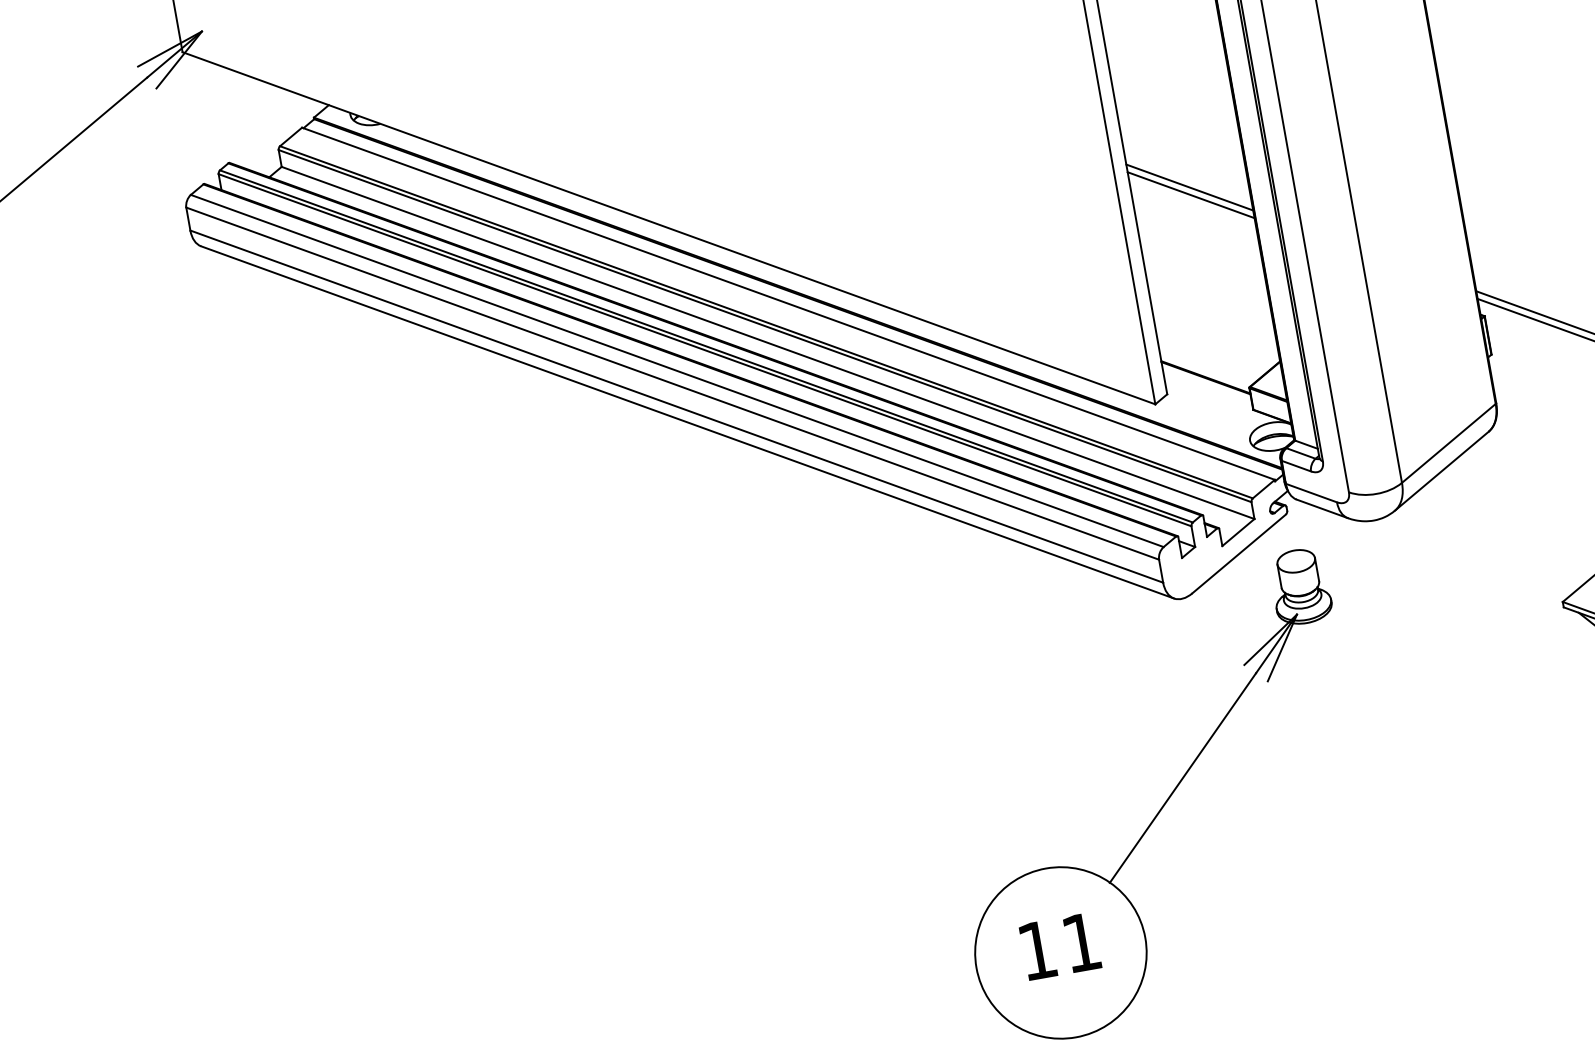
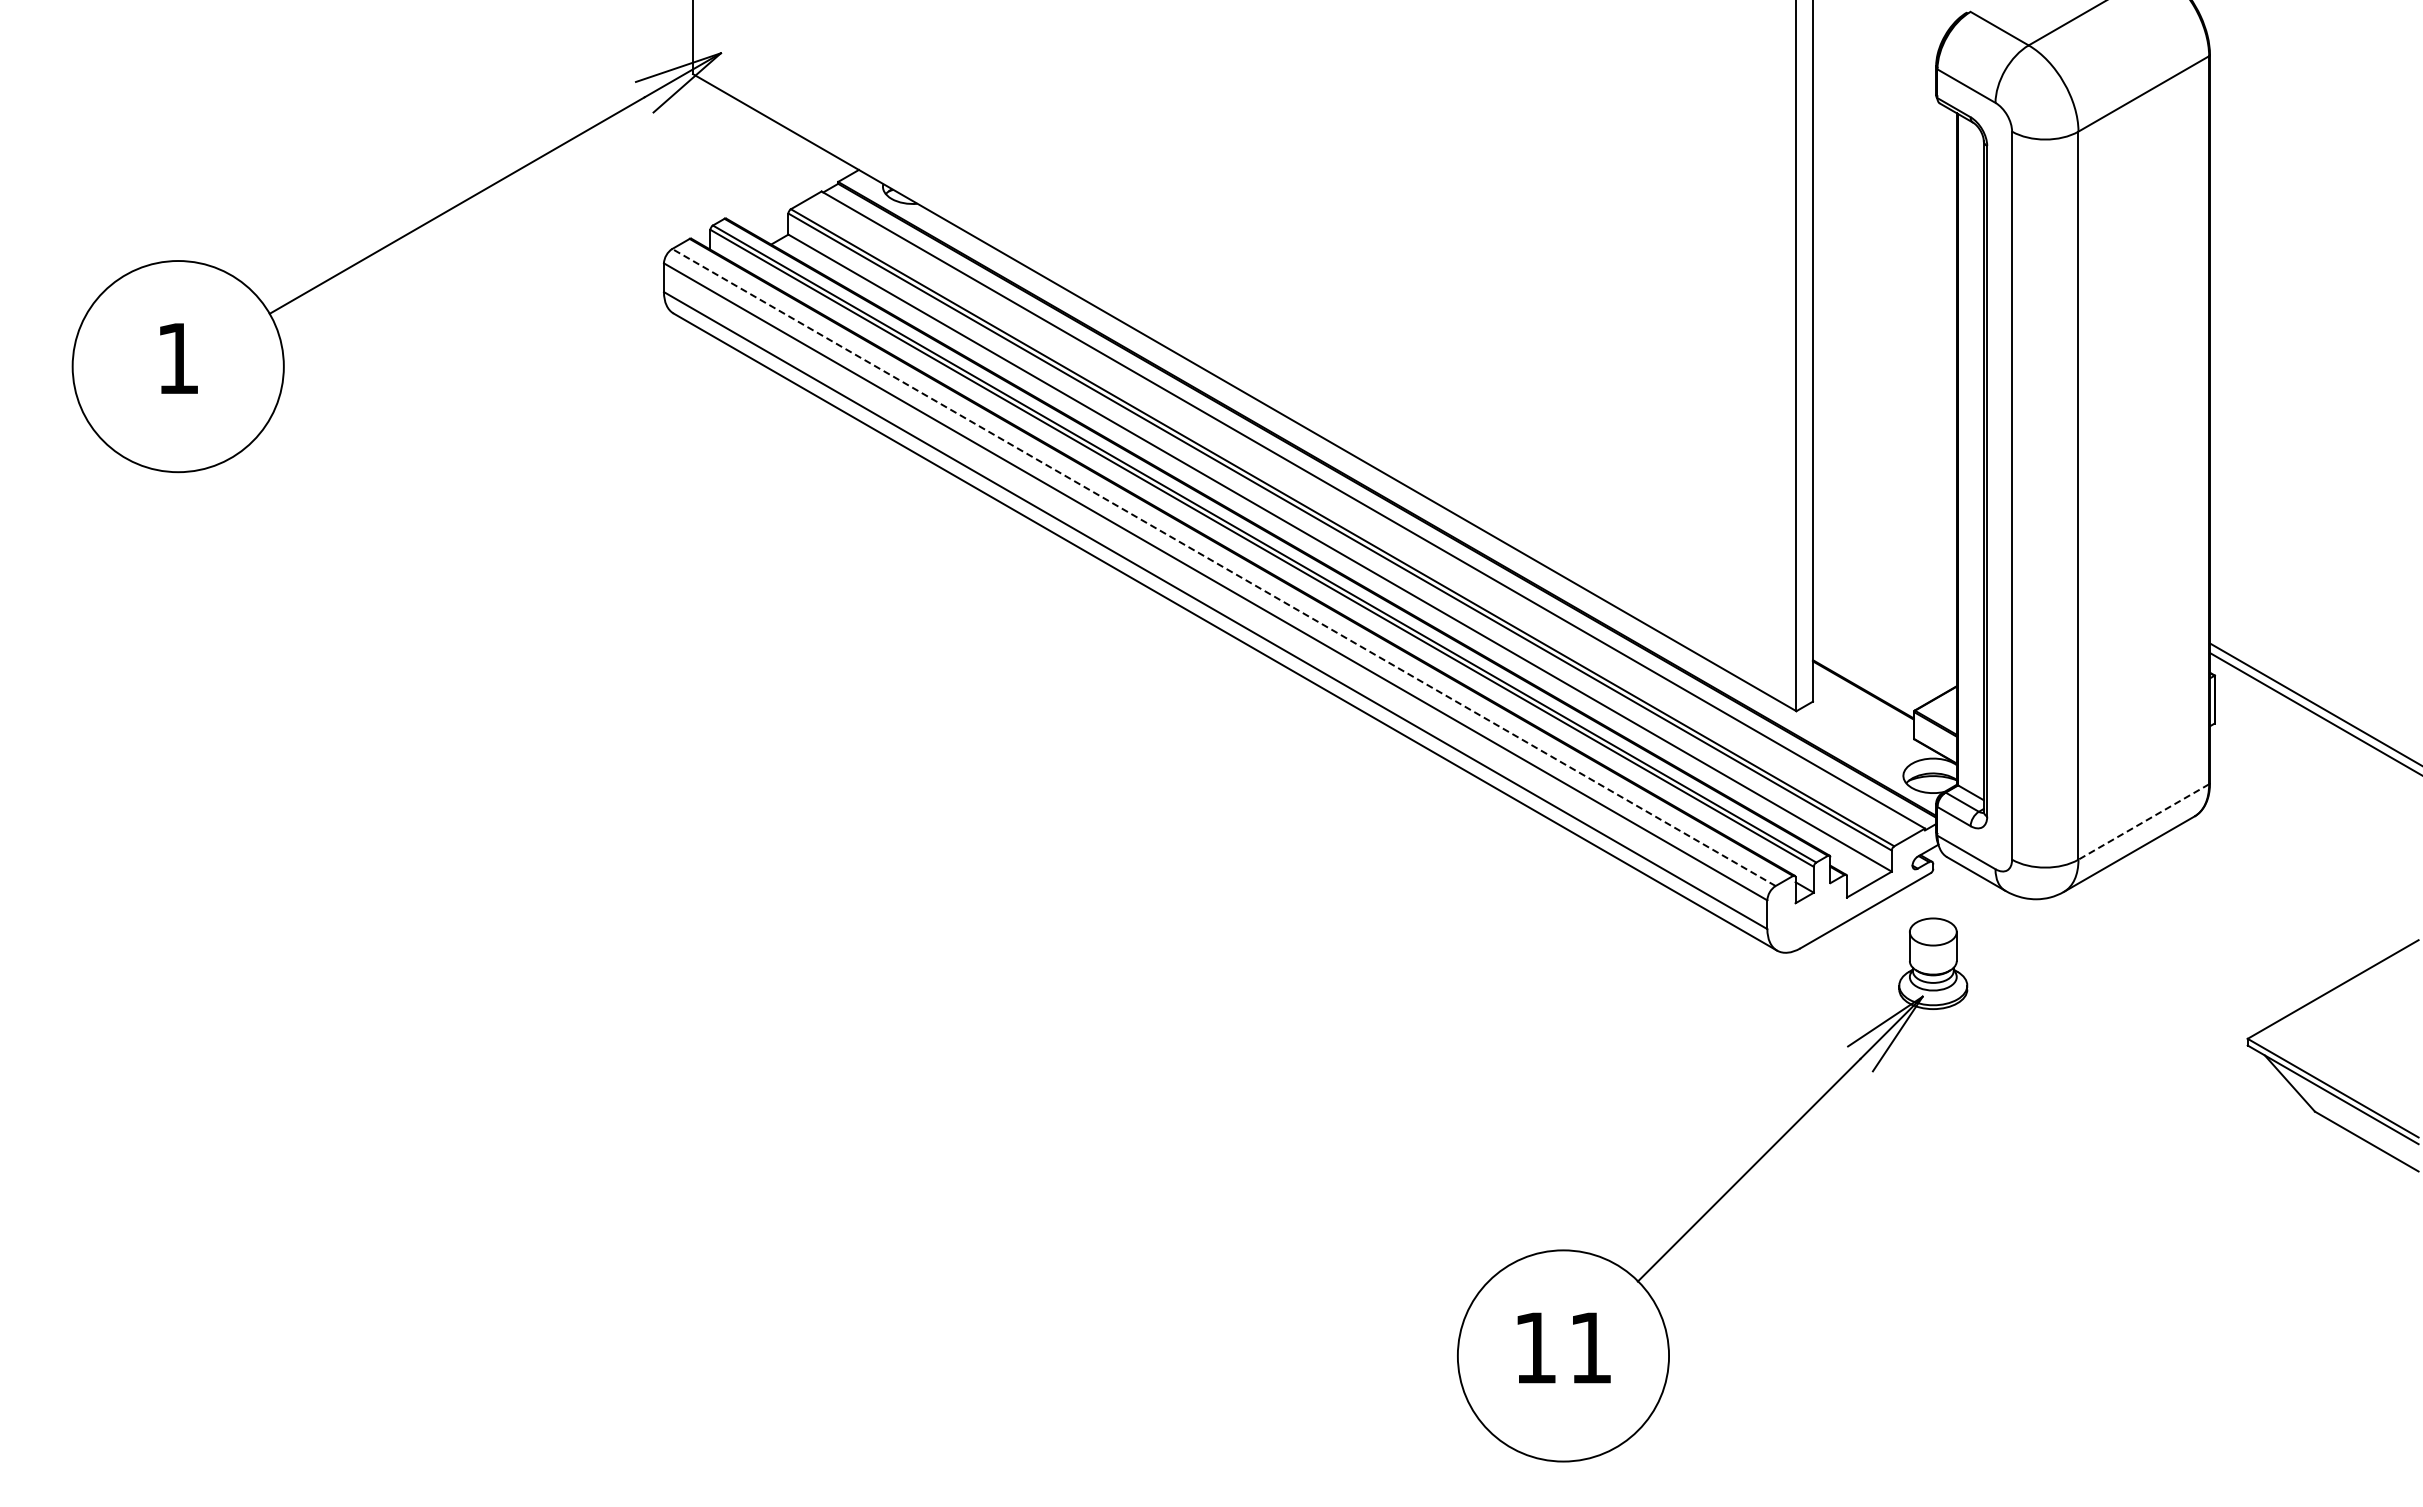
line: (1189, 187) -> (1884, 455), removed
line: (1190, 194) -> (1884, 464), removed
line: (676, 371) -> (1223, 567), solid -> dashed
line: (1448, 443) -> (2143, 822), solid -> dashed

